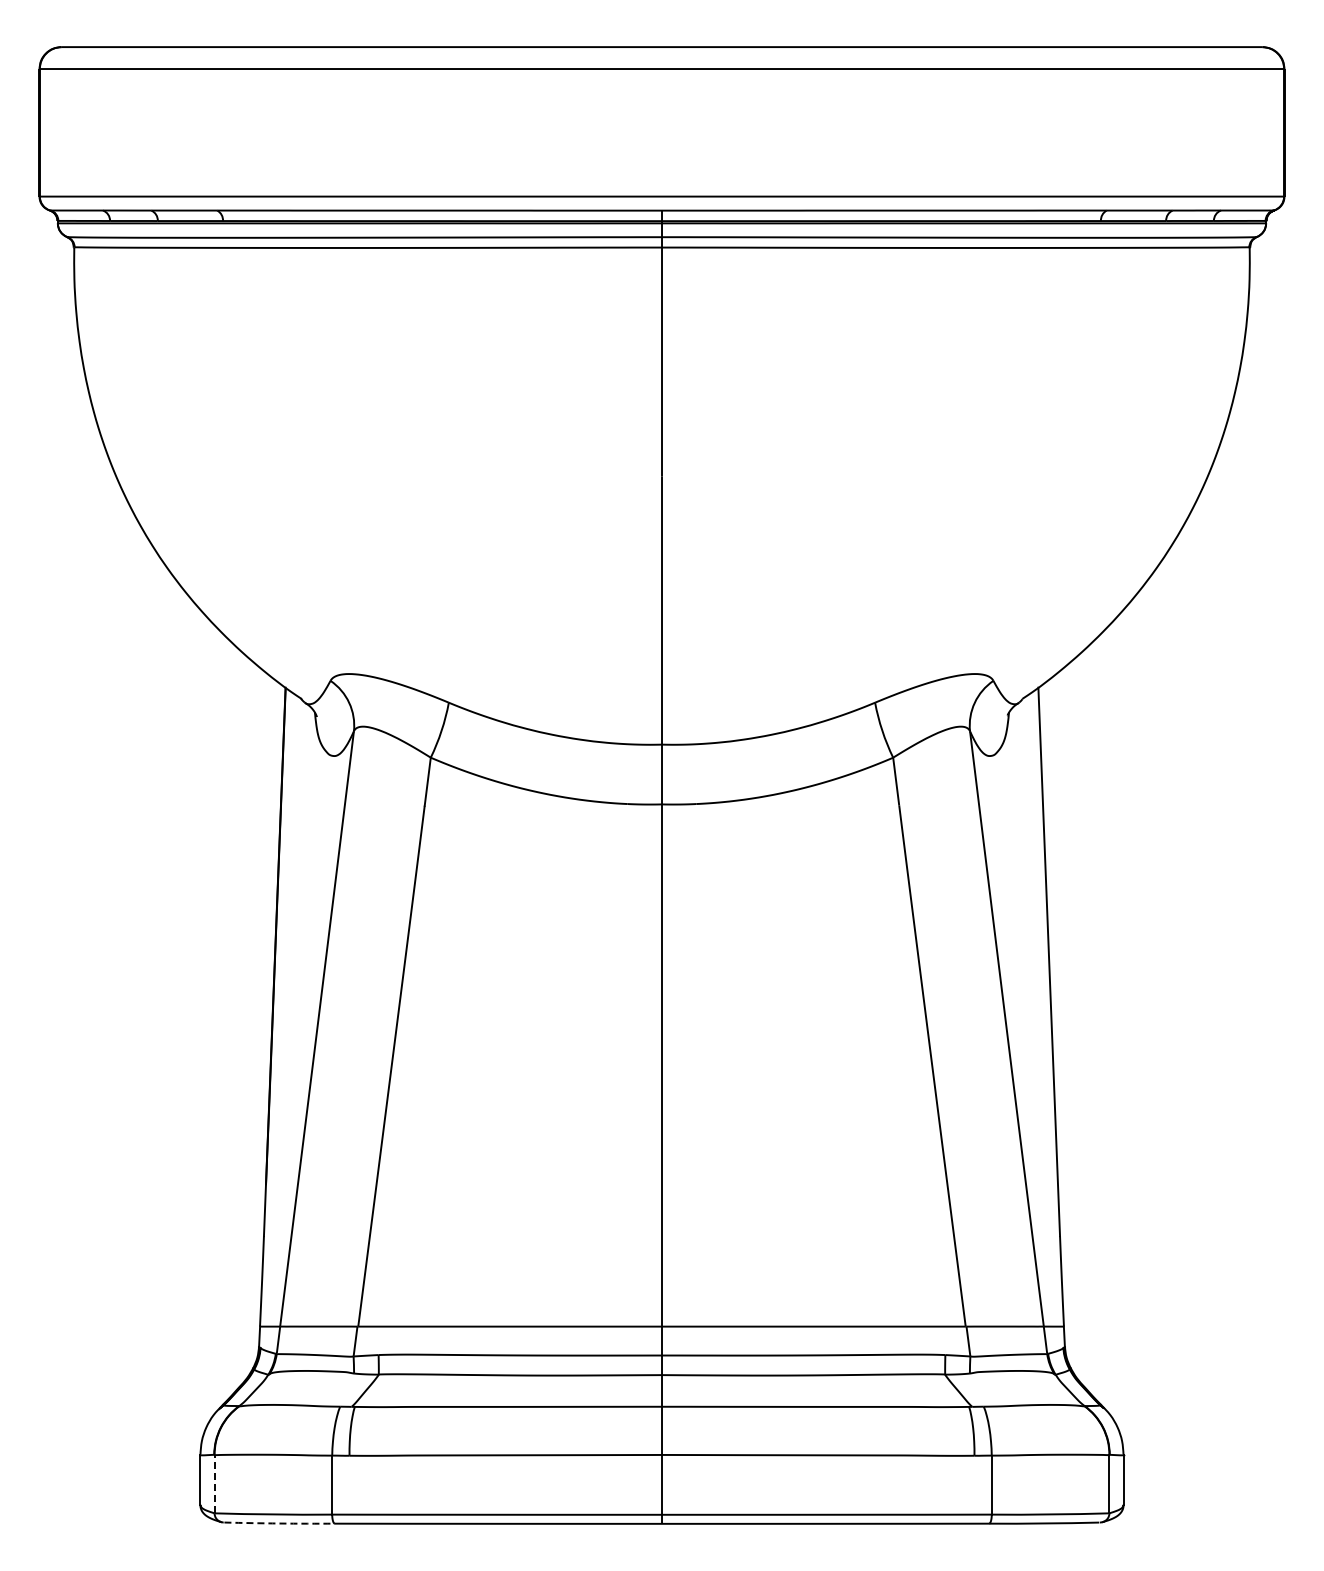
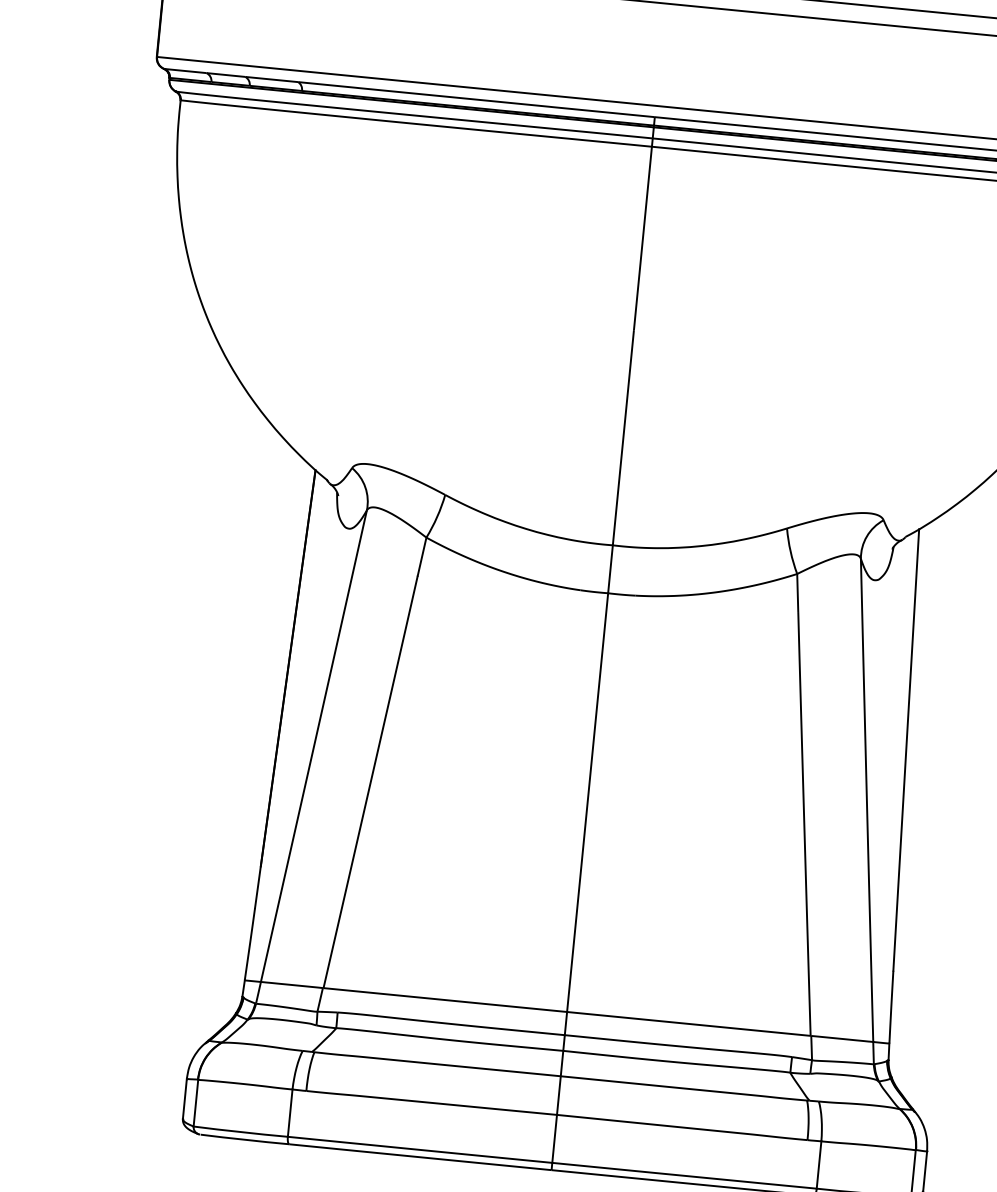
line: (214, 1483) -> (195, 1102), dashed -> solid
arc: (279, 1523) -> (244, 1139), dashed -> solid

